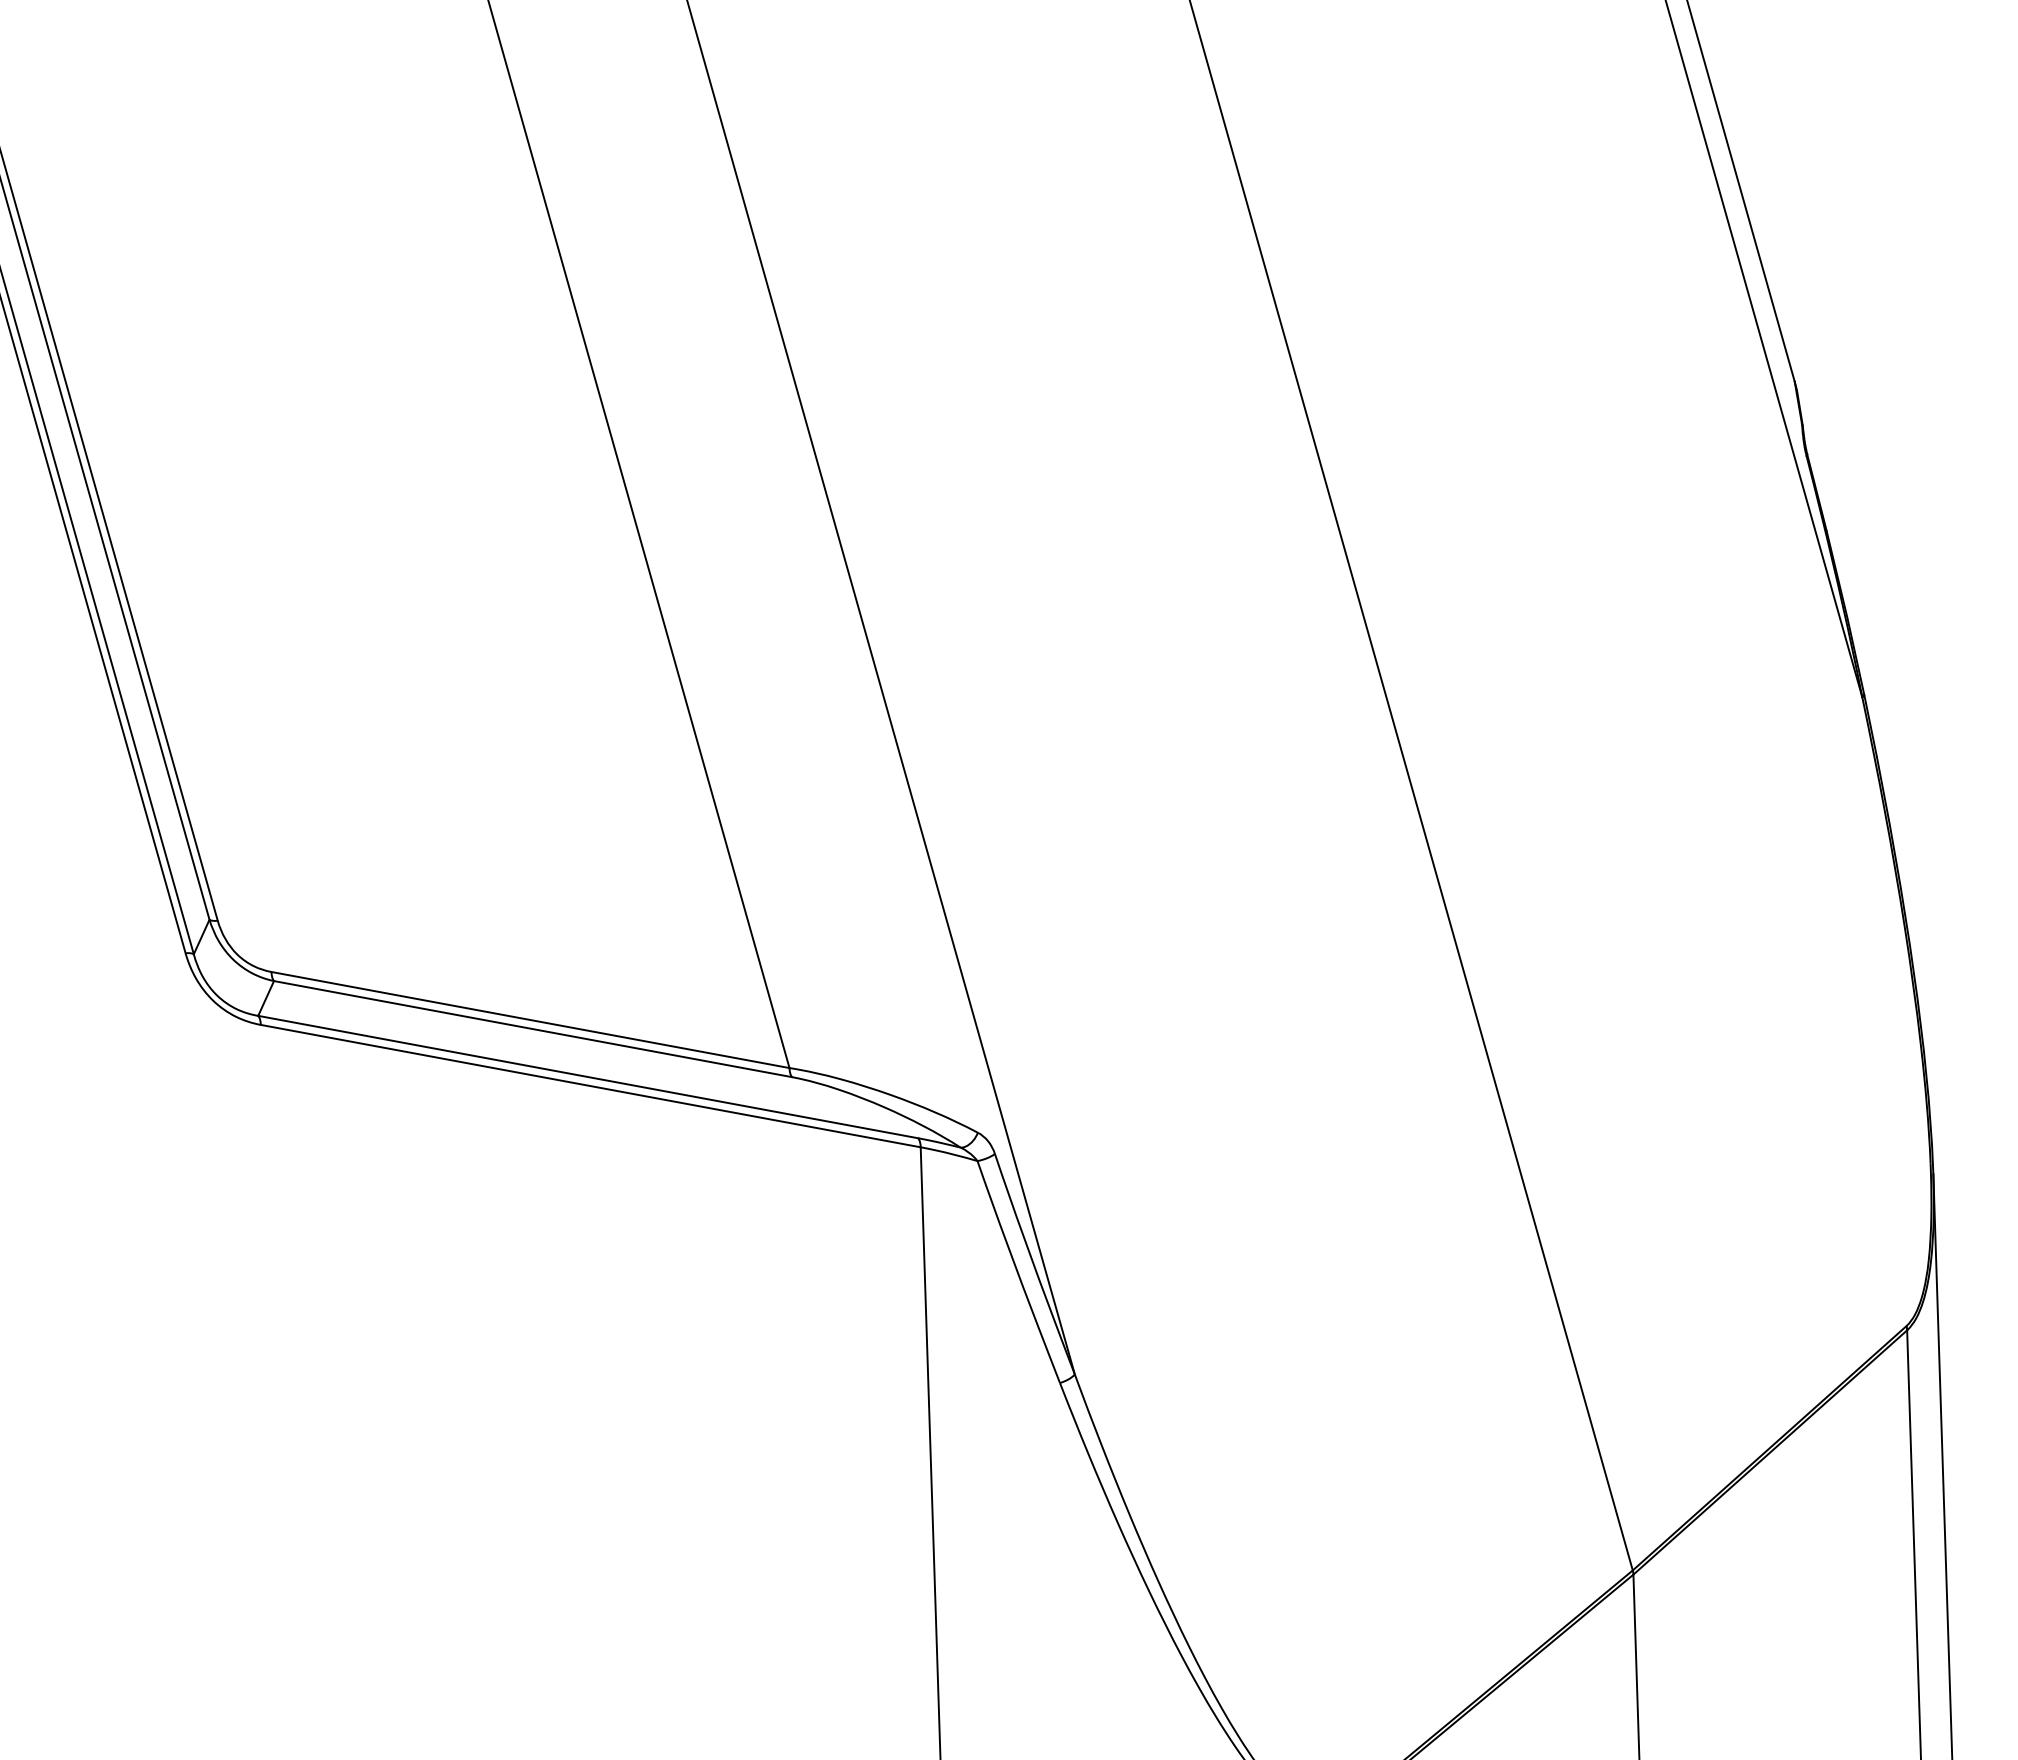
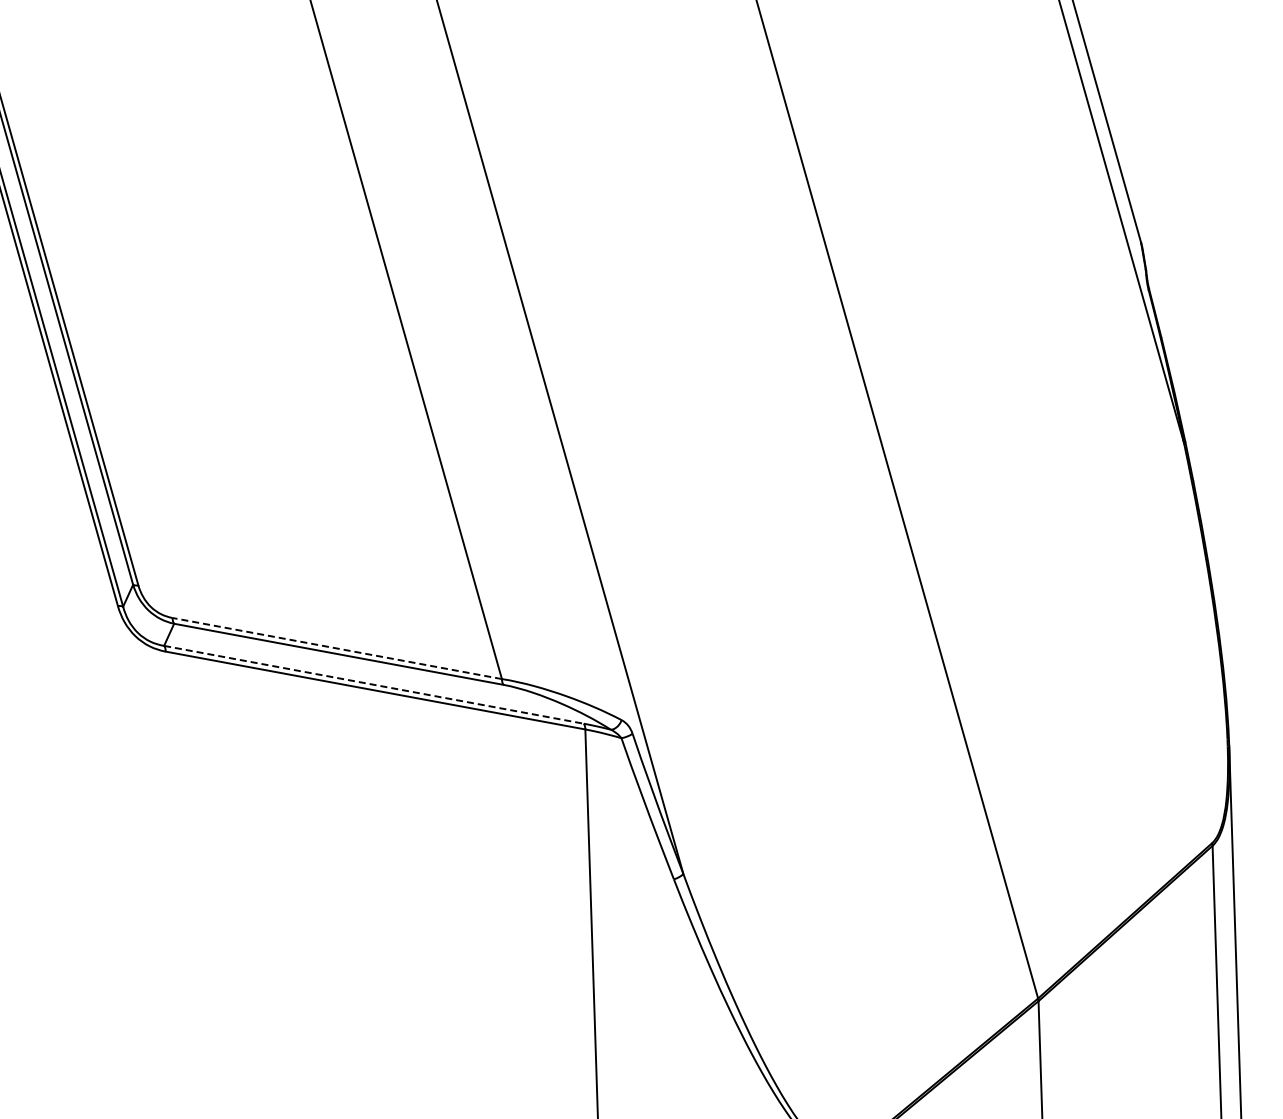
line: (530, 1019) -> (337, 648), solid -> dashed
line: (589, 1076) -> (374, 684), solid -> dashed

